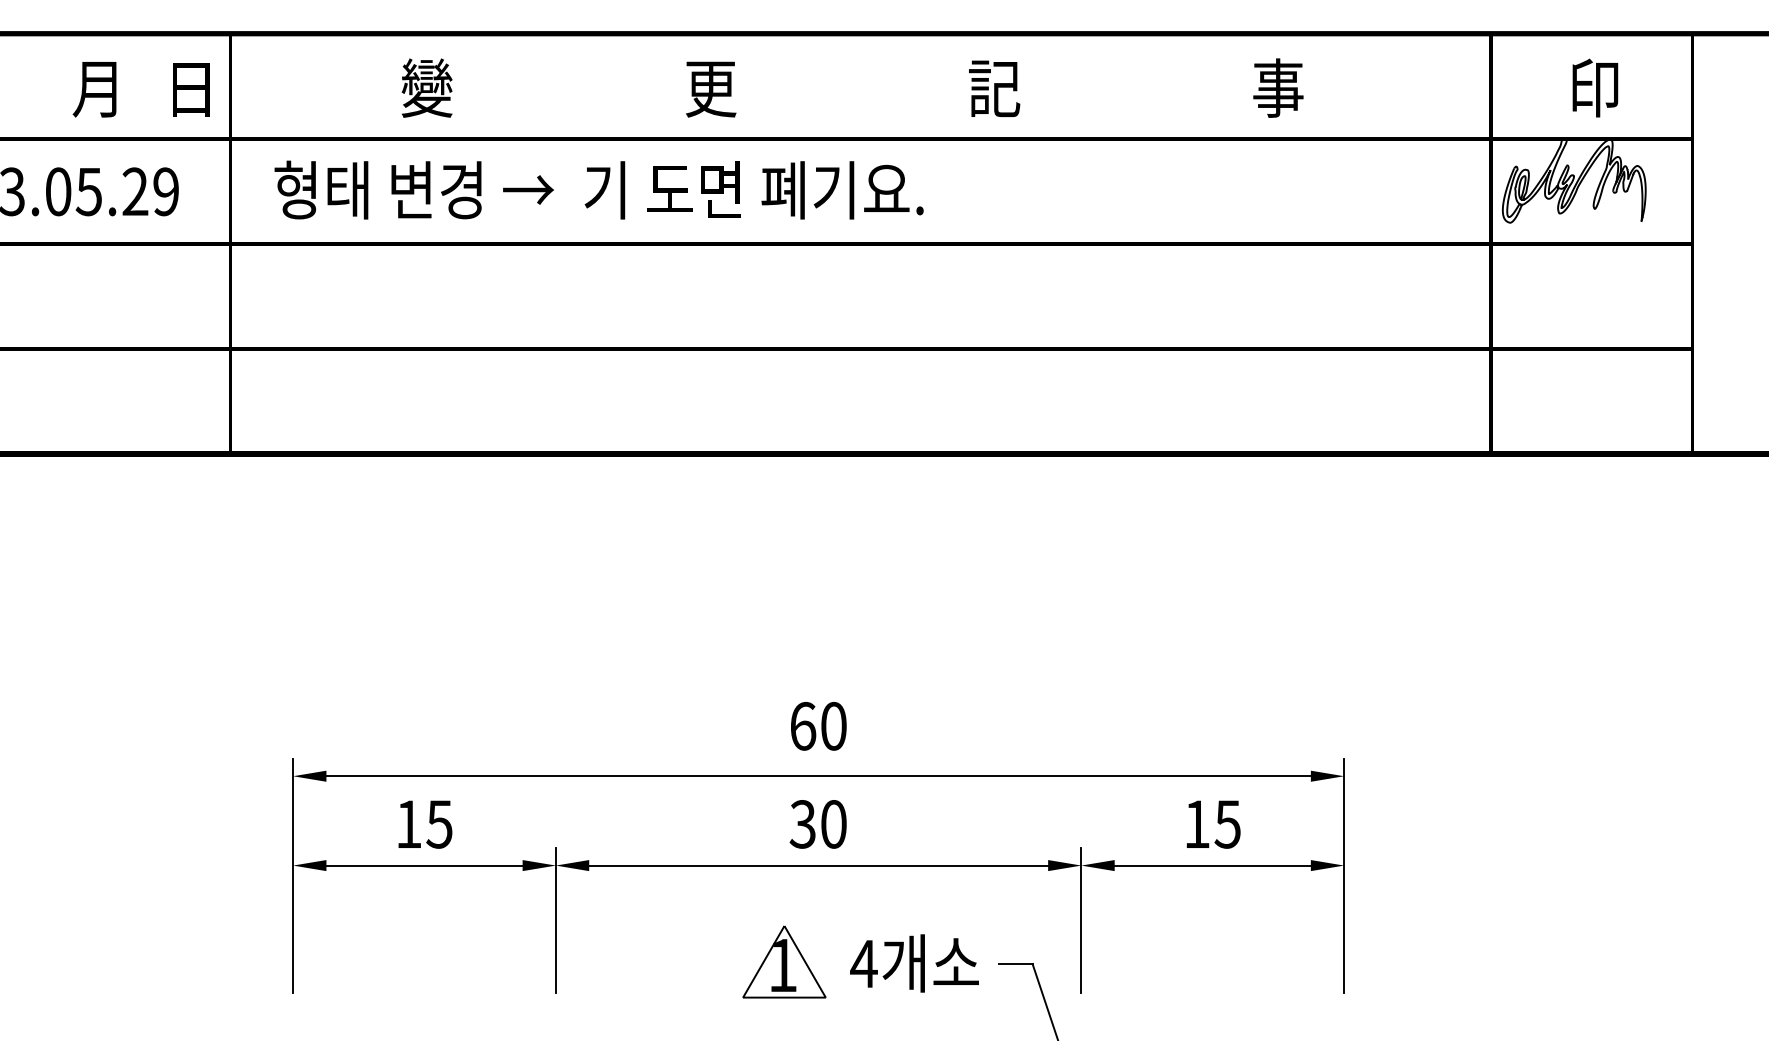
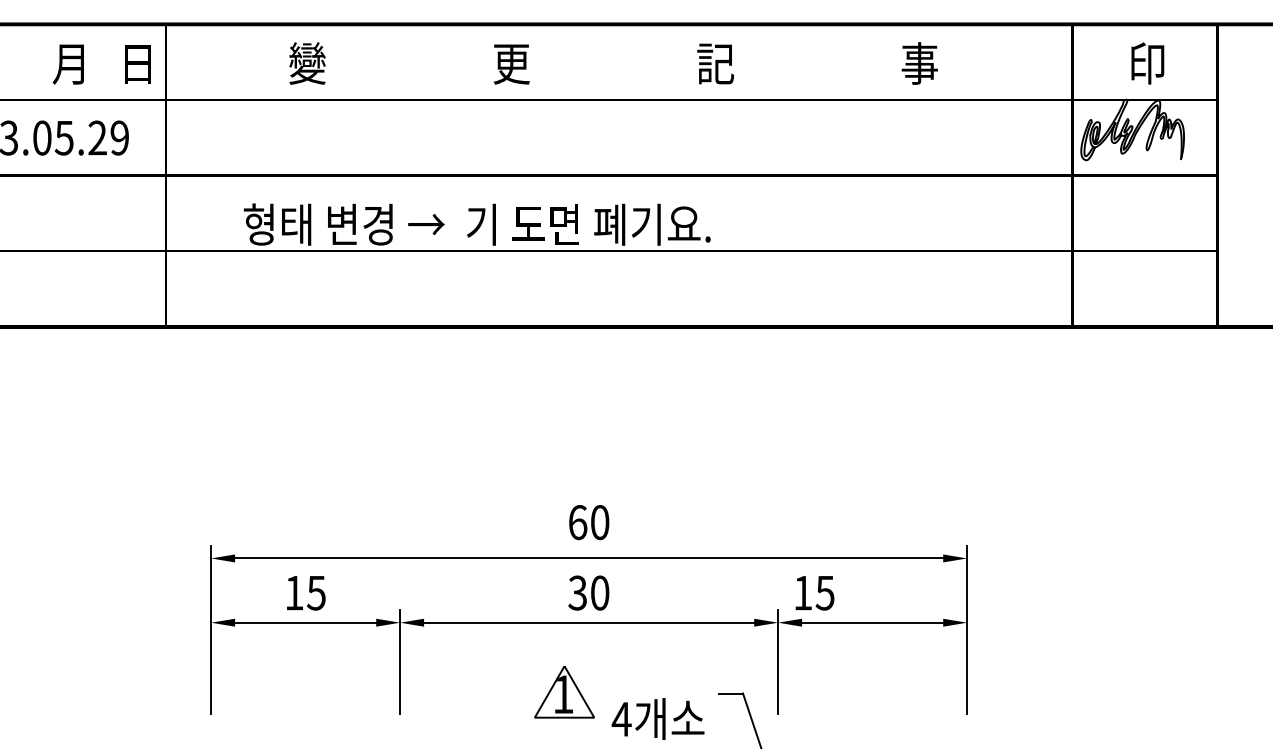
text: (598, 189) -> (476, 224), moved
text: (1213, 824) -> (814, 593), moved
text: (914, 963) -> (658, 719), moved

